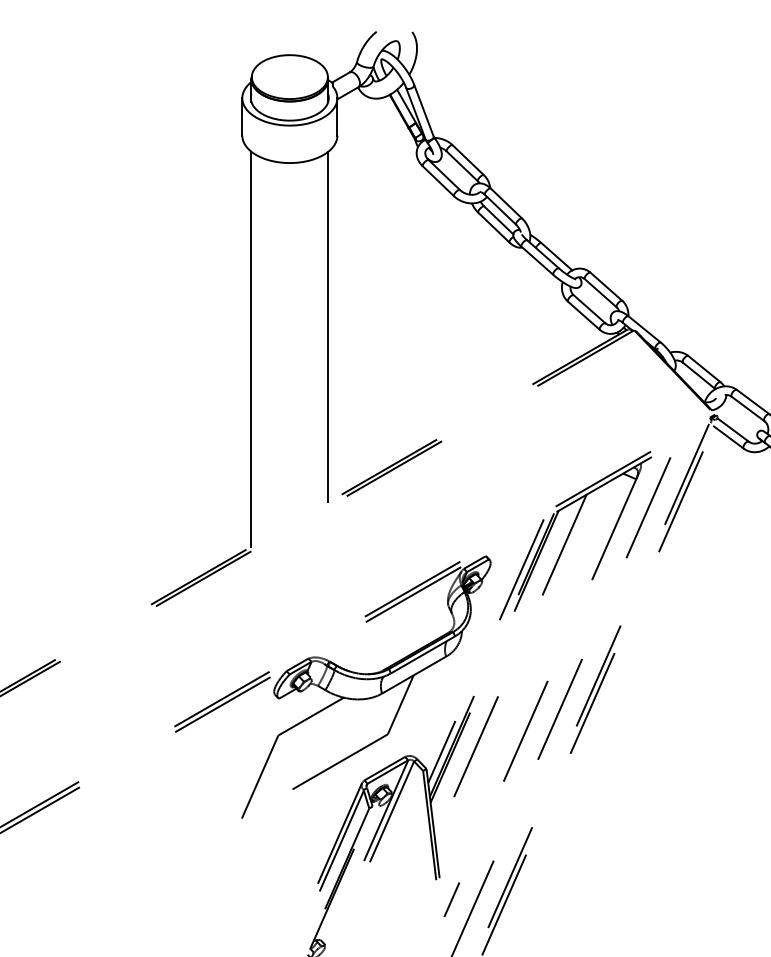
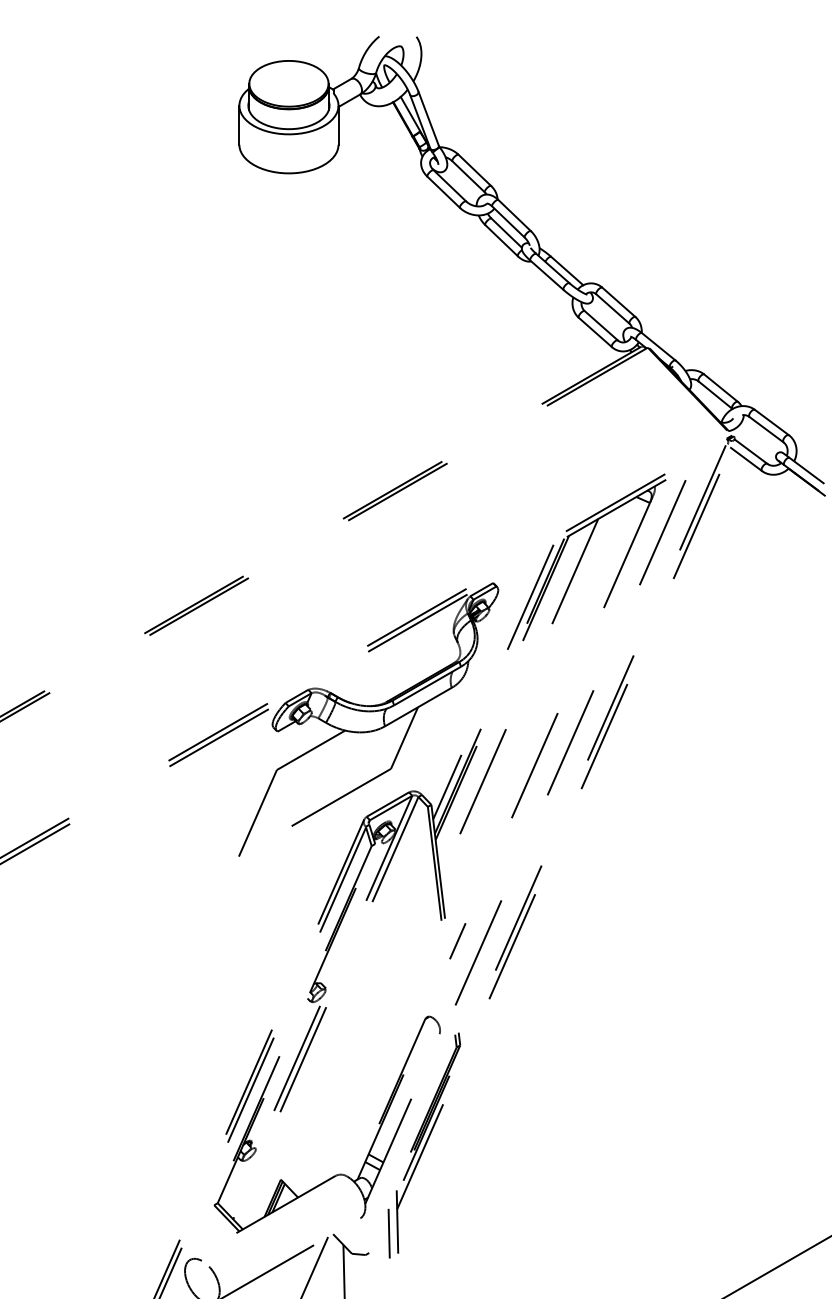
line: (328, 327) -> (329, 344), removed
line: (251, 349) -> (248, 367), removed

